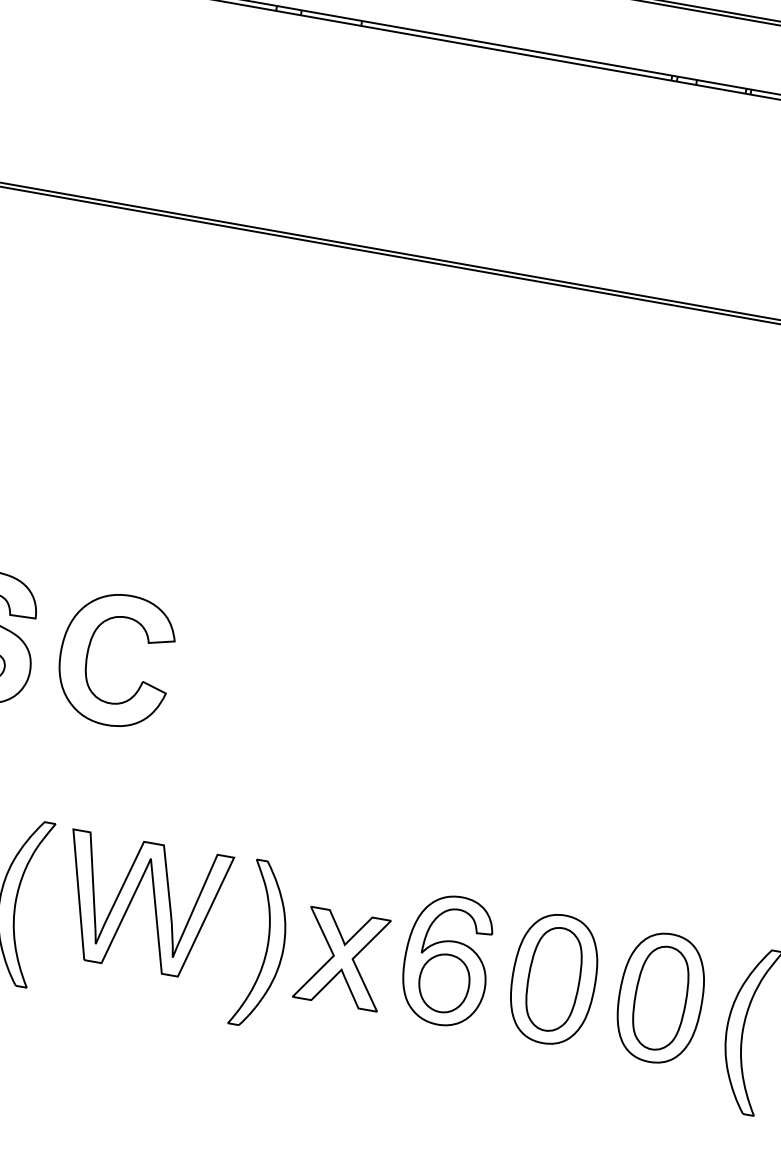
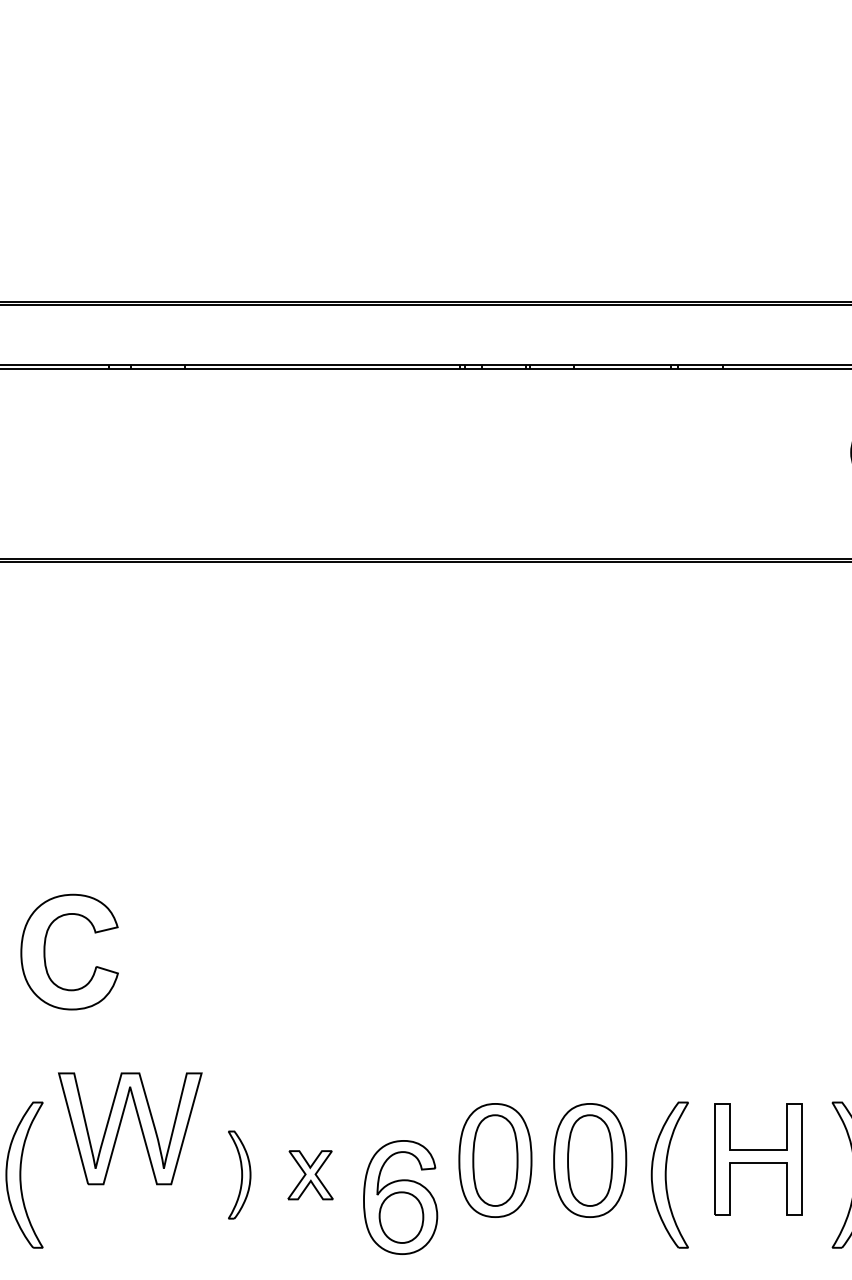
part: (153, 904) -> (139, 1125), moved
part: (262, 944) -> (239, 1174), size x0.6
part: (342, 959) -> (310, 1175), size x0.6
part: (447, 960) -> (400, 1197), moved

